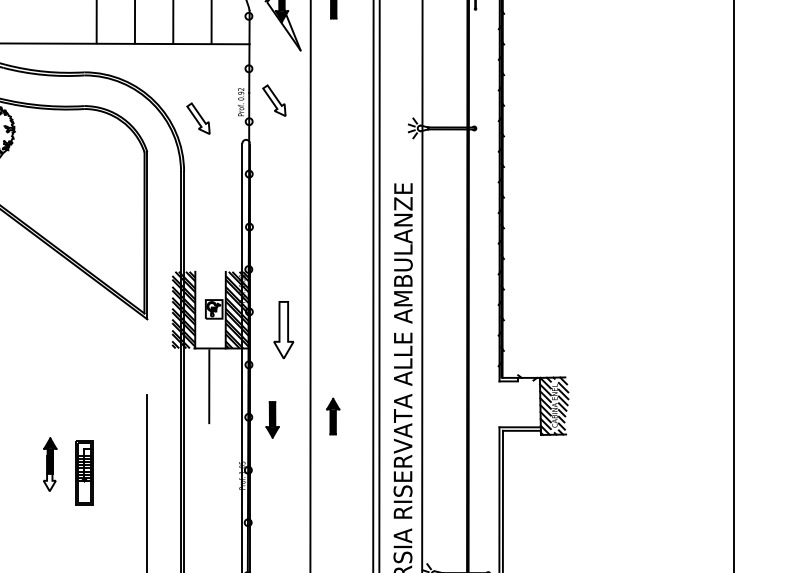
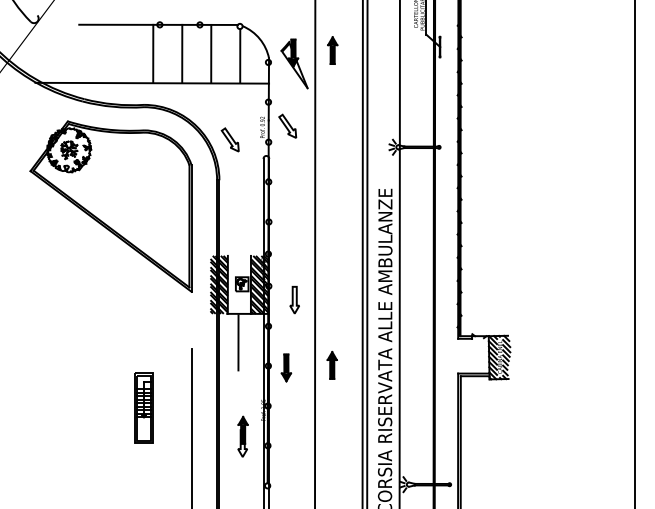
part: (283, 330) -> (294, 300), size x0.62
part: (49, 464) -> (242, 436), moved
part: (83, 472) -> (143, 407), size x1.43

